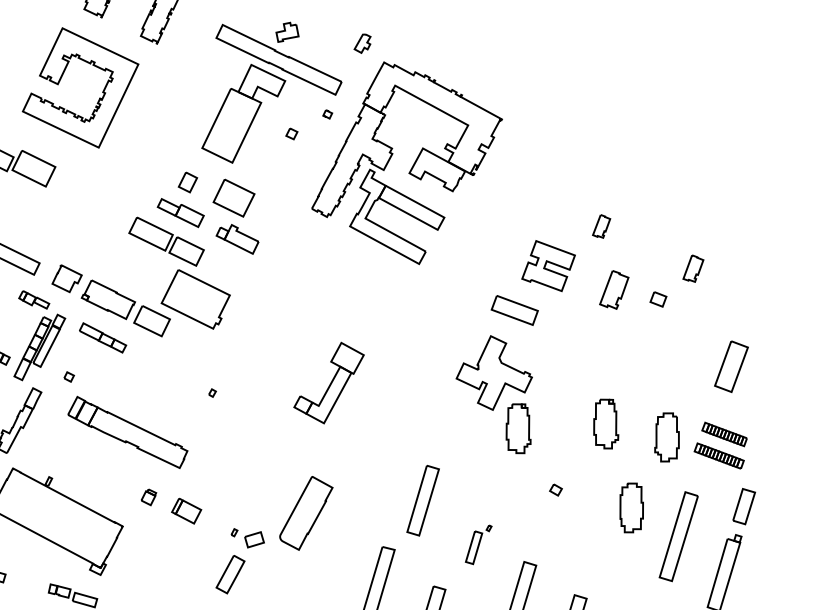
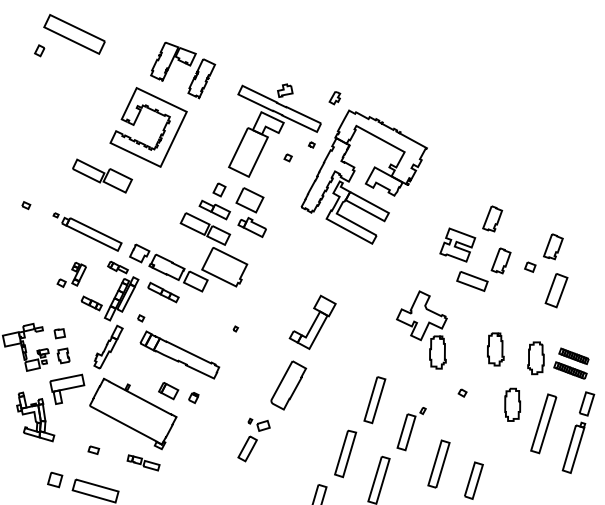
part: (601, 225) -> (492, 218), size x1.67
part: (693, 268) -> (553, 246), size x1.43
part: (514, 310) -> (472, 281), moved
part: (731, 366) -> (556, 290), moved
part: (186, 511) -> (168, 391), moved
part: (305, 513) -> (288, 385), moved
part: (478, 545) -> (411, 429), size x1.67

